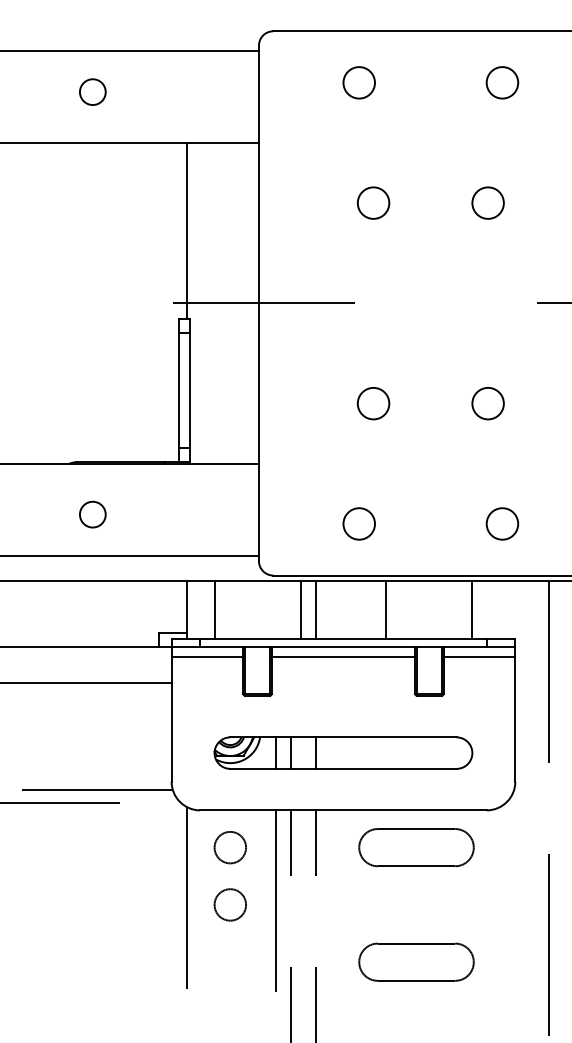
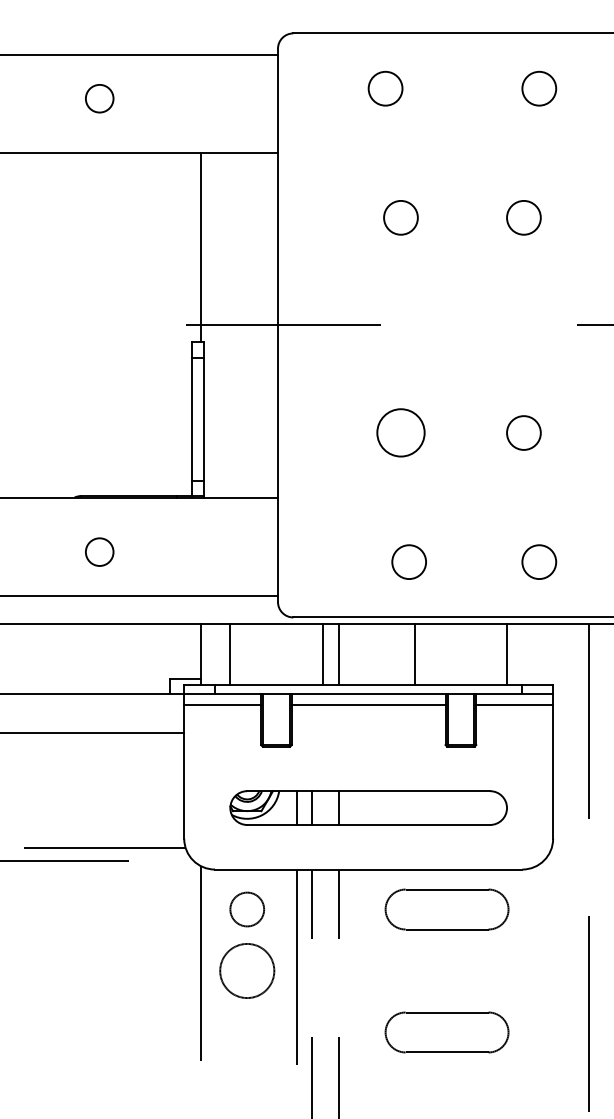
circle: (373, 403) -> (400, 432), size x1.4
circle: (358, 523) -> (408, 561), moved
circle: (230, 904) -> (247, 970), size x1.6

